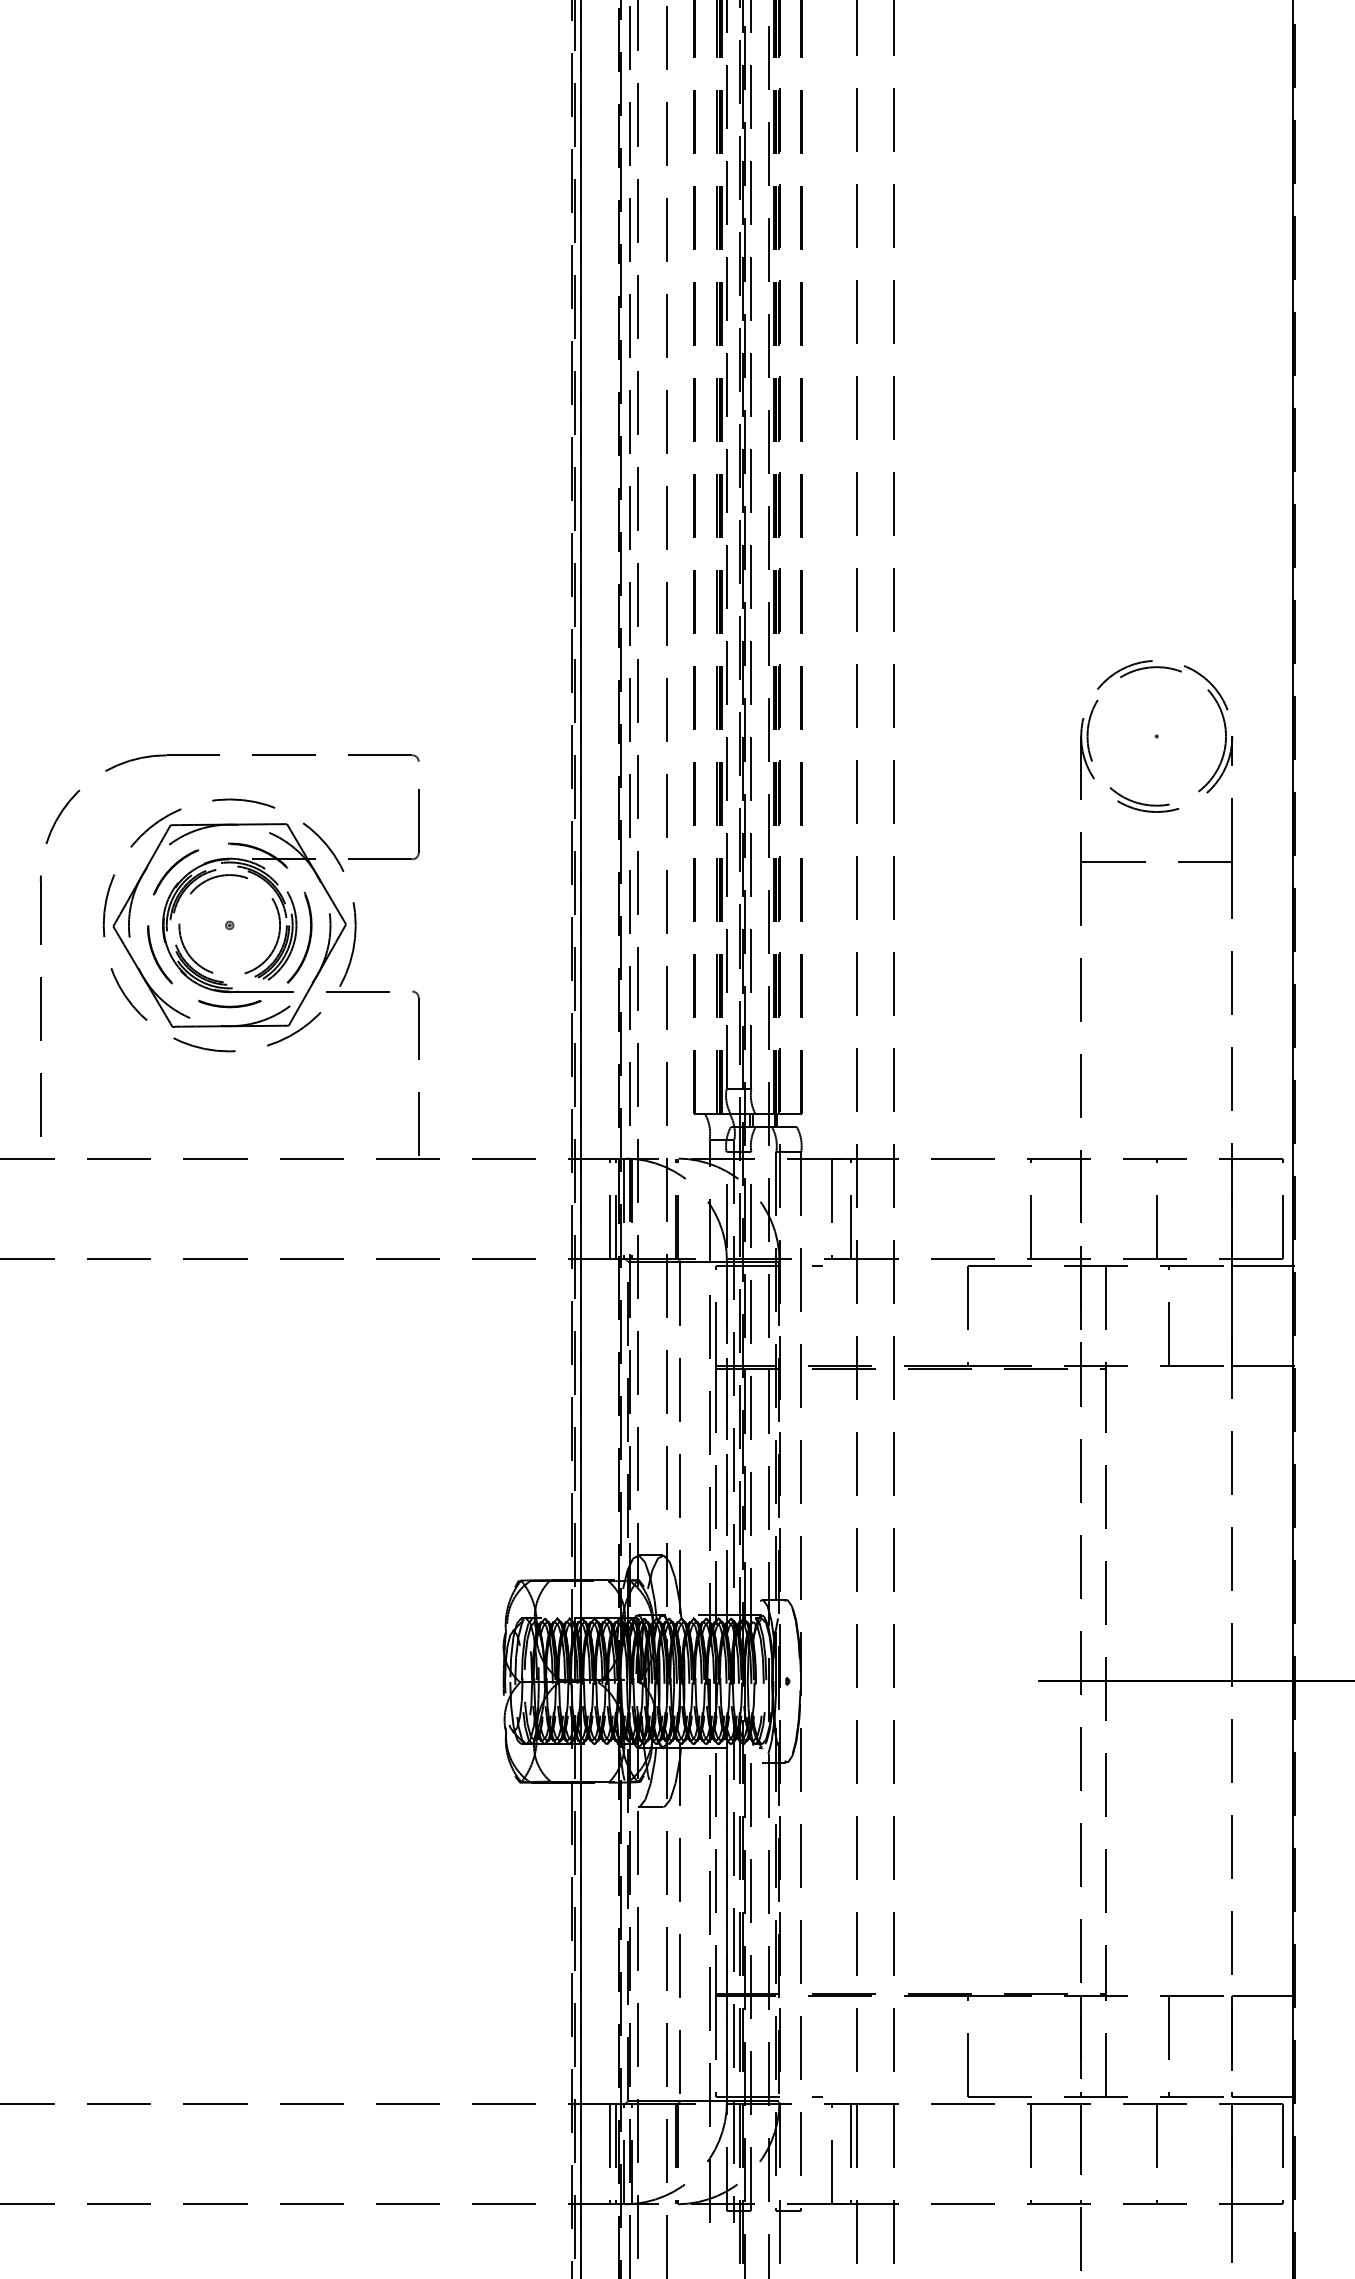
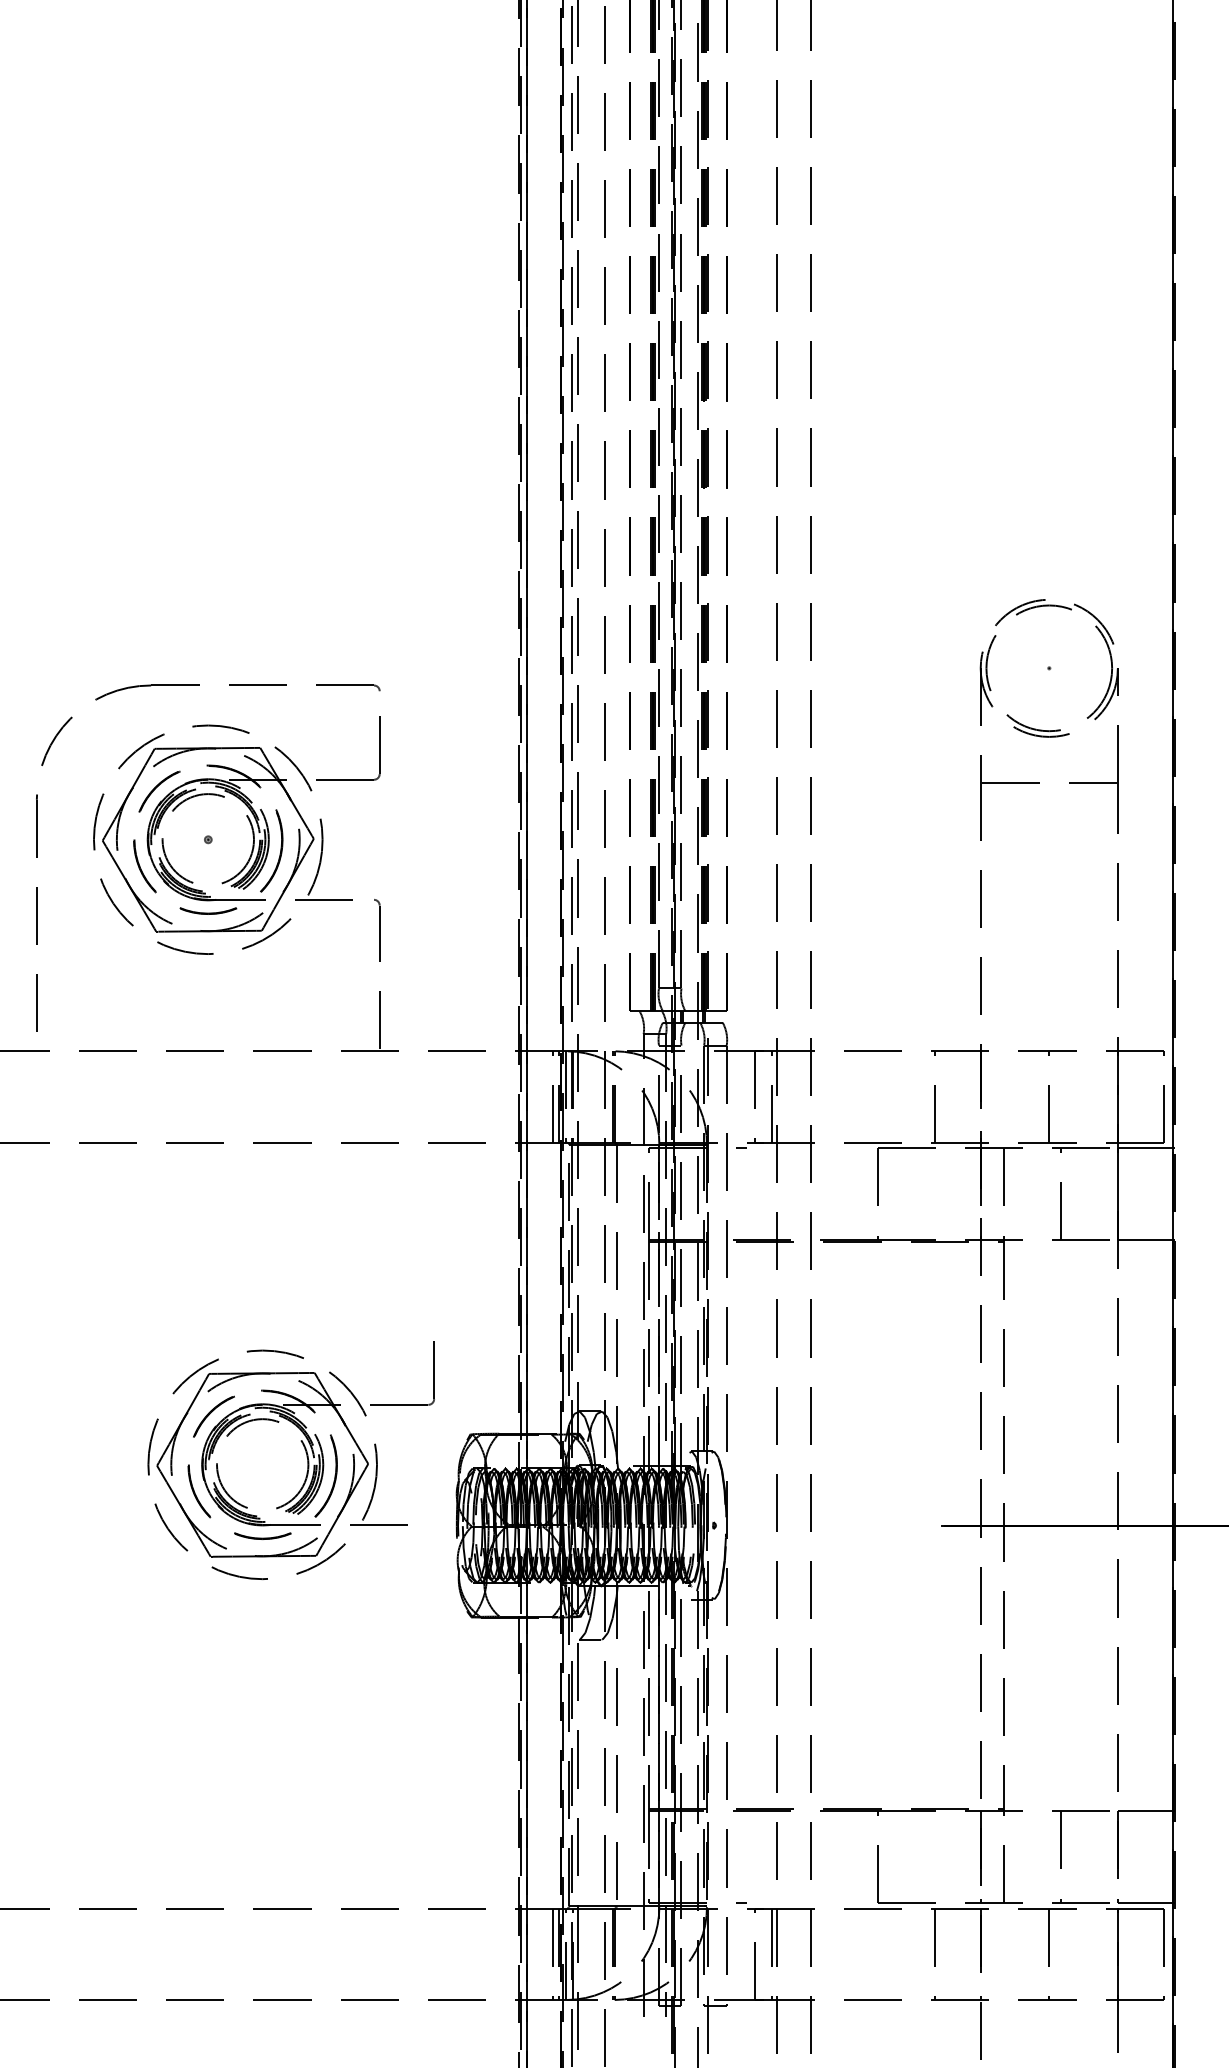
part: (320, 1609) -> (290, 1460), added

